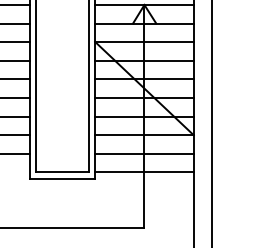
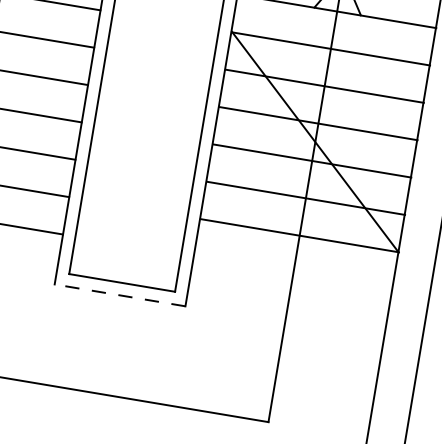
line: (144, 153) -> (293, 272), removed
line: (144, 172) -> (287, 310), removed
line: (62, 178) -> (120, 295), solid -> dashed

